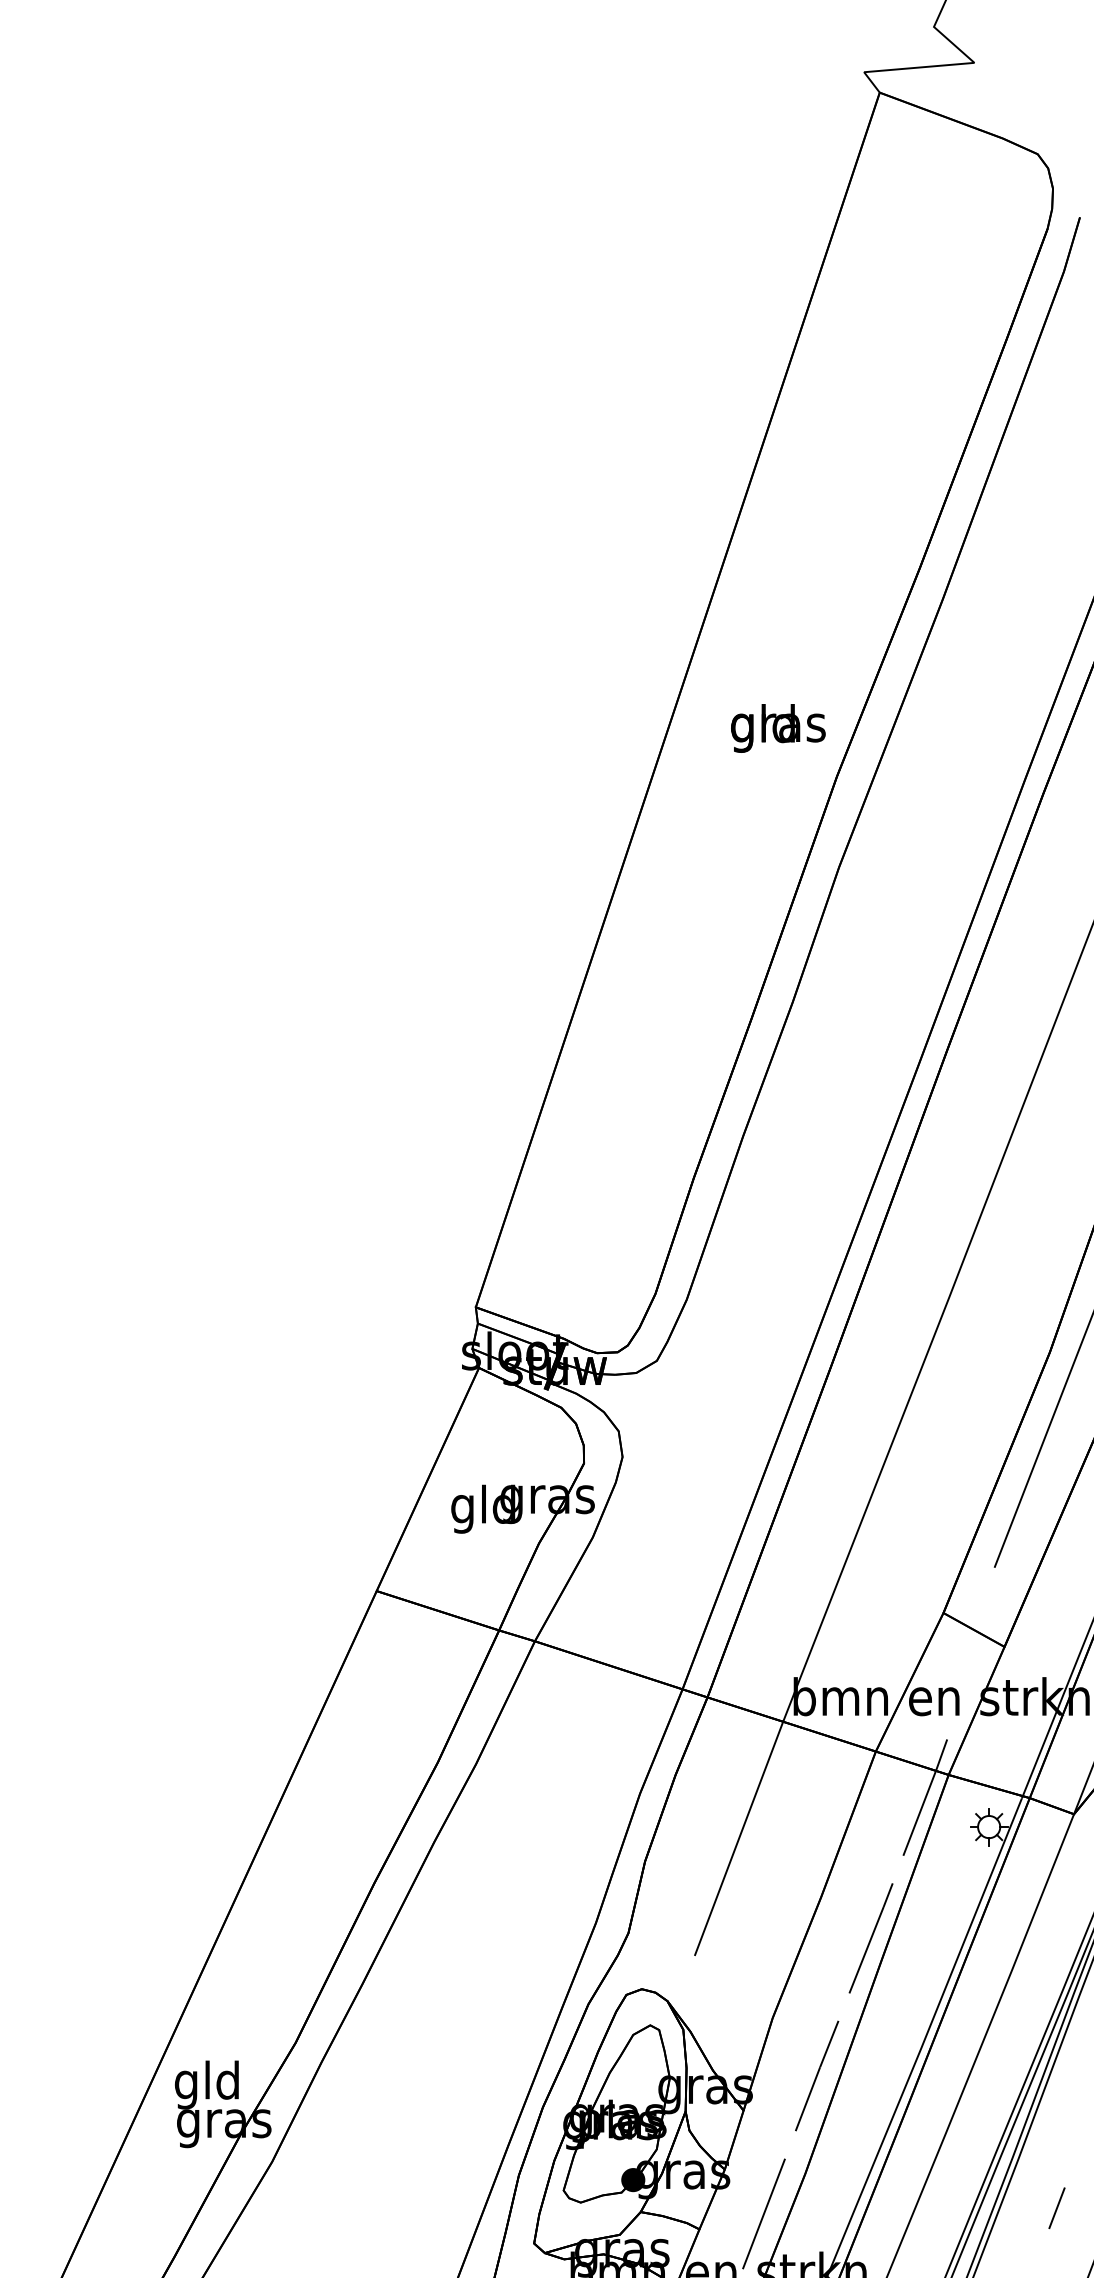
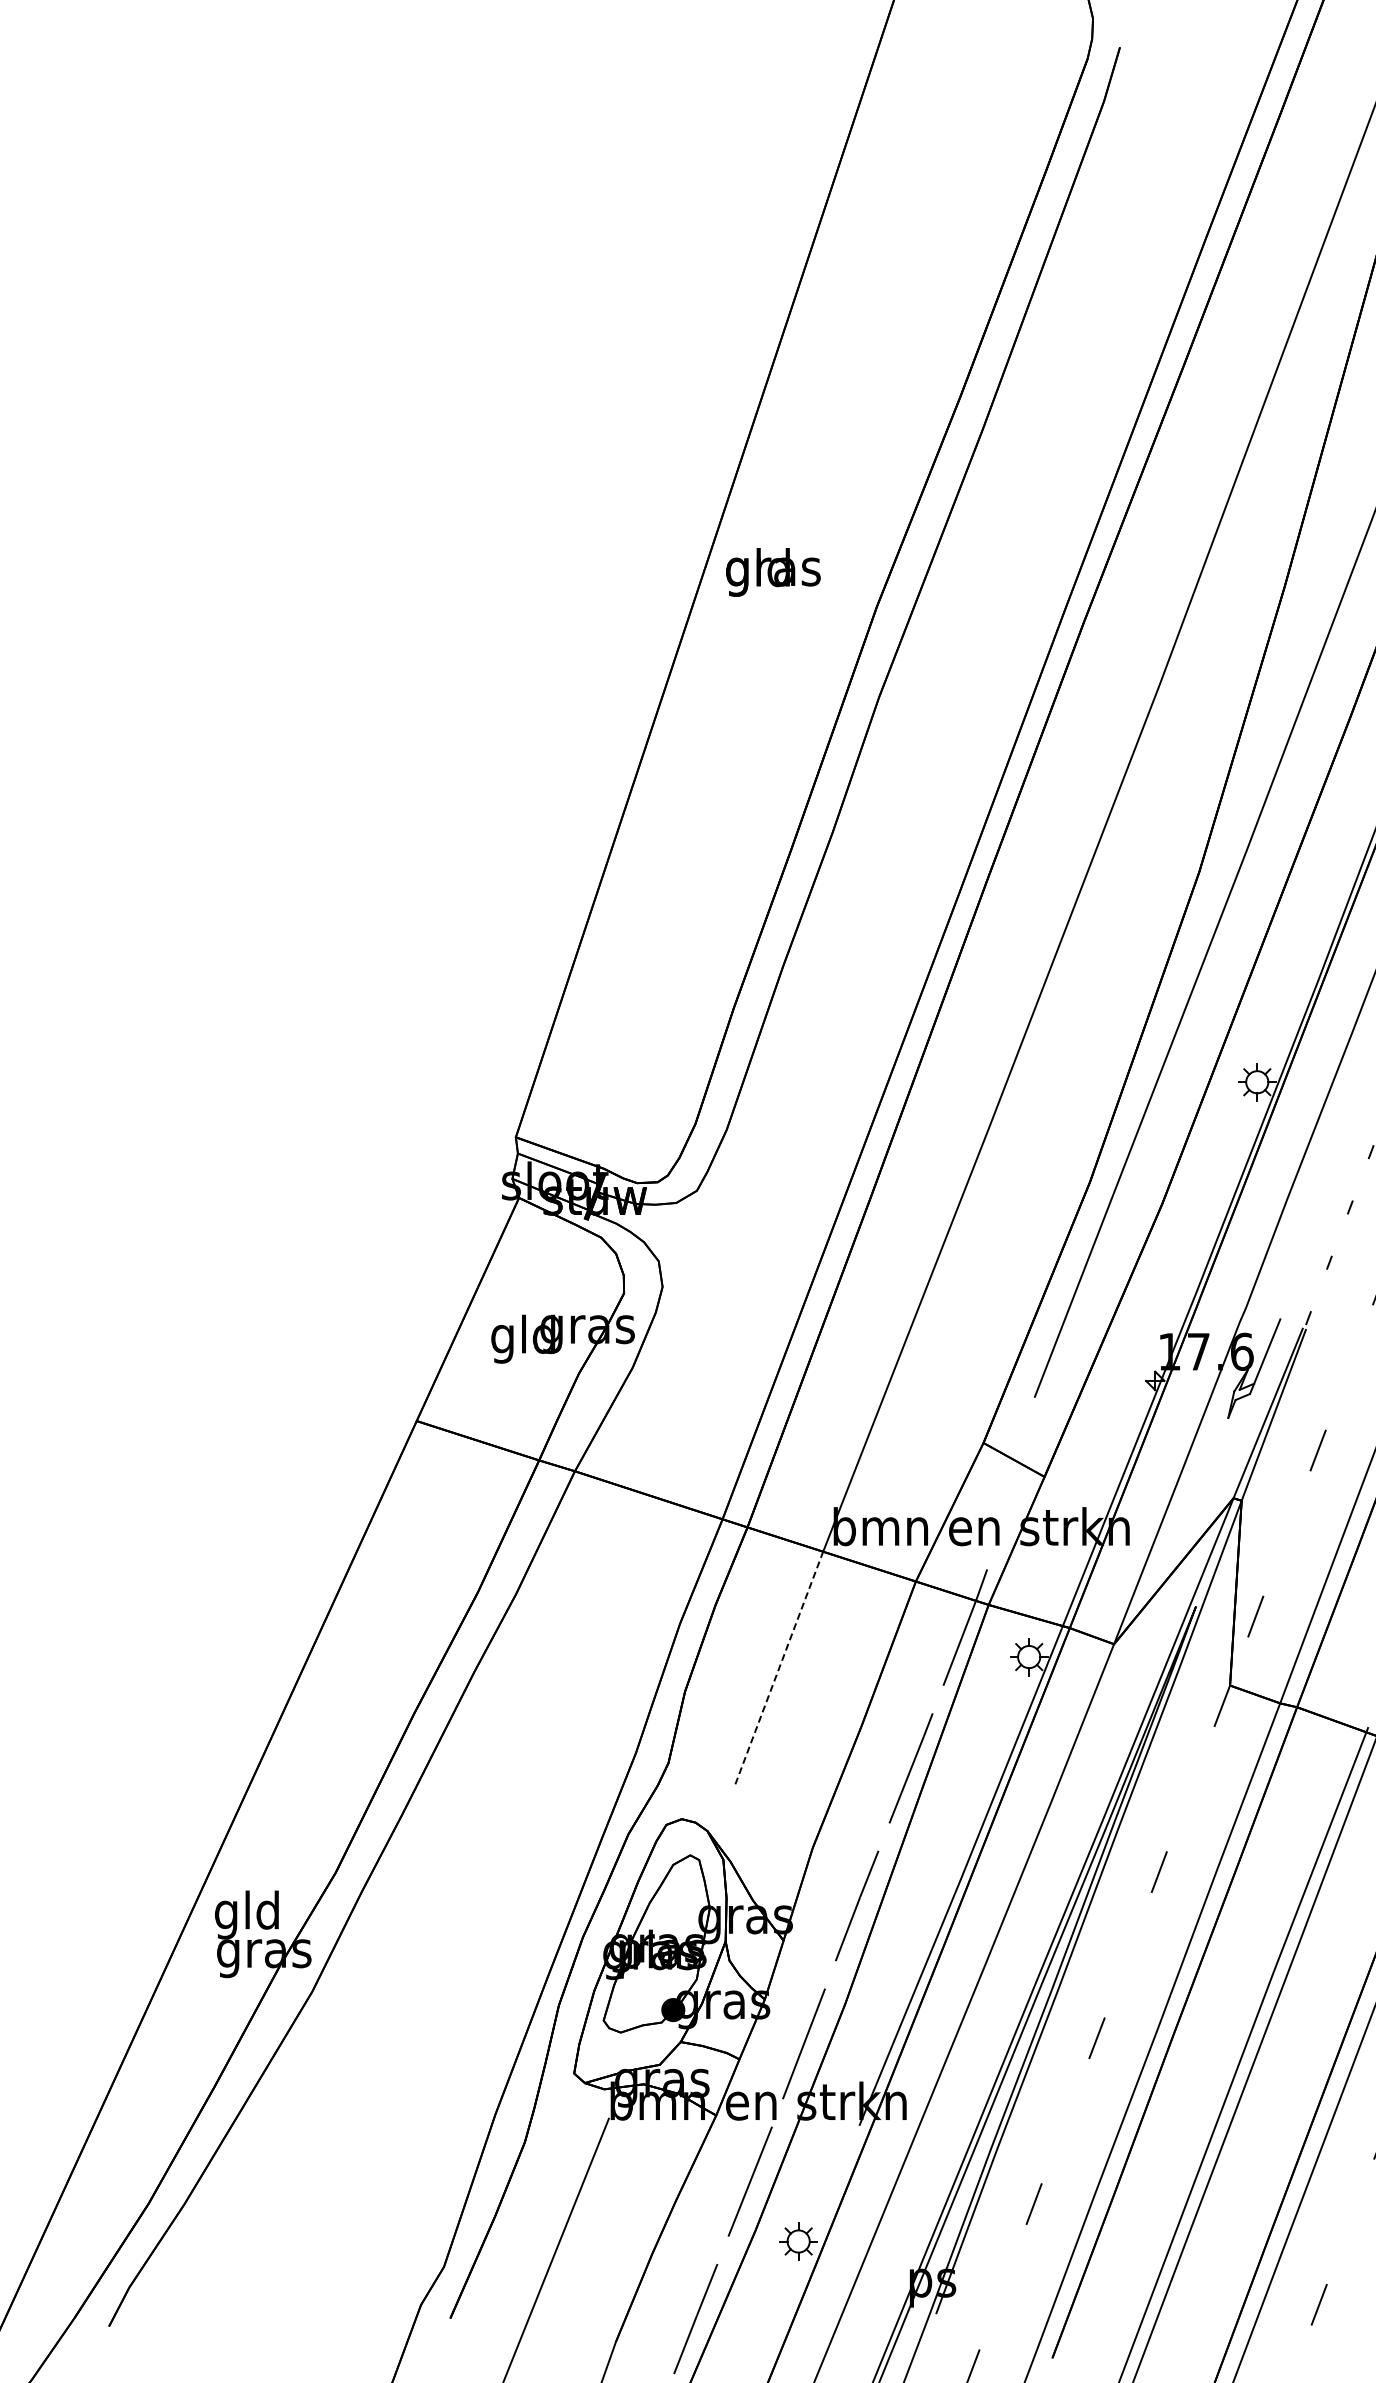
text: (778, 728) -> (773, 572), moved
line: (739, 1838) -> (779, 1668), solid -> dashed

